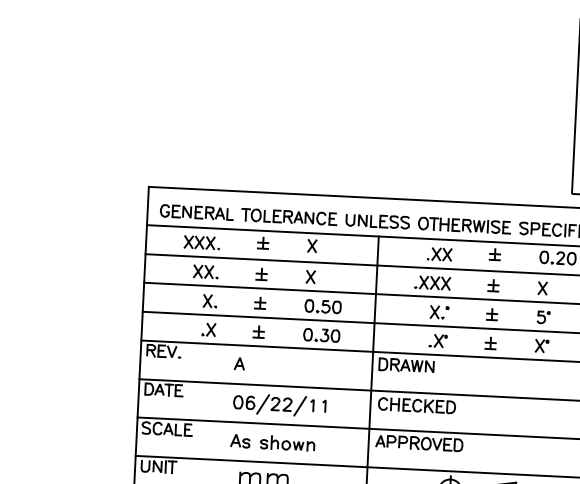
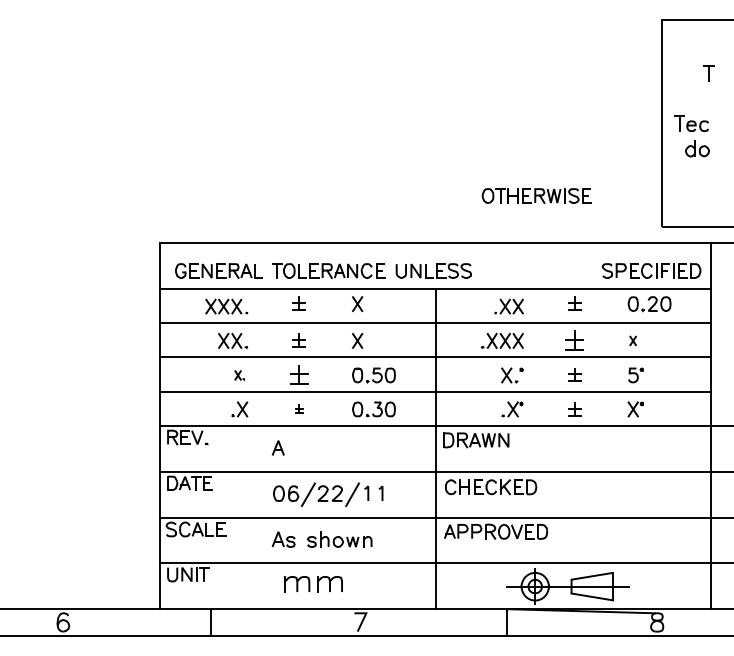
part: (464, 225) -> (536, 195), moved
part: (493, 285) -> (574, 340), size x1.4
part: (542, 287) -> (632, 340), size x0.6
part: (210, 301) -> (239, 375), size x0.6
part: (259, 302) -> (298, 374), size x1.4
part: (258, 332) -> (298, 409), size x0.6

